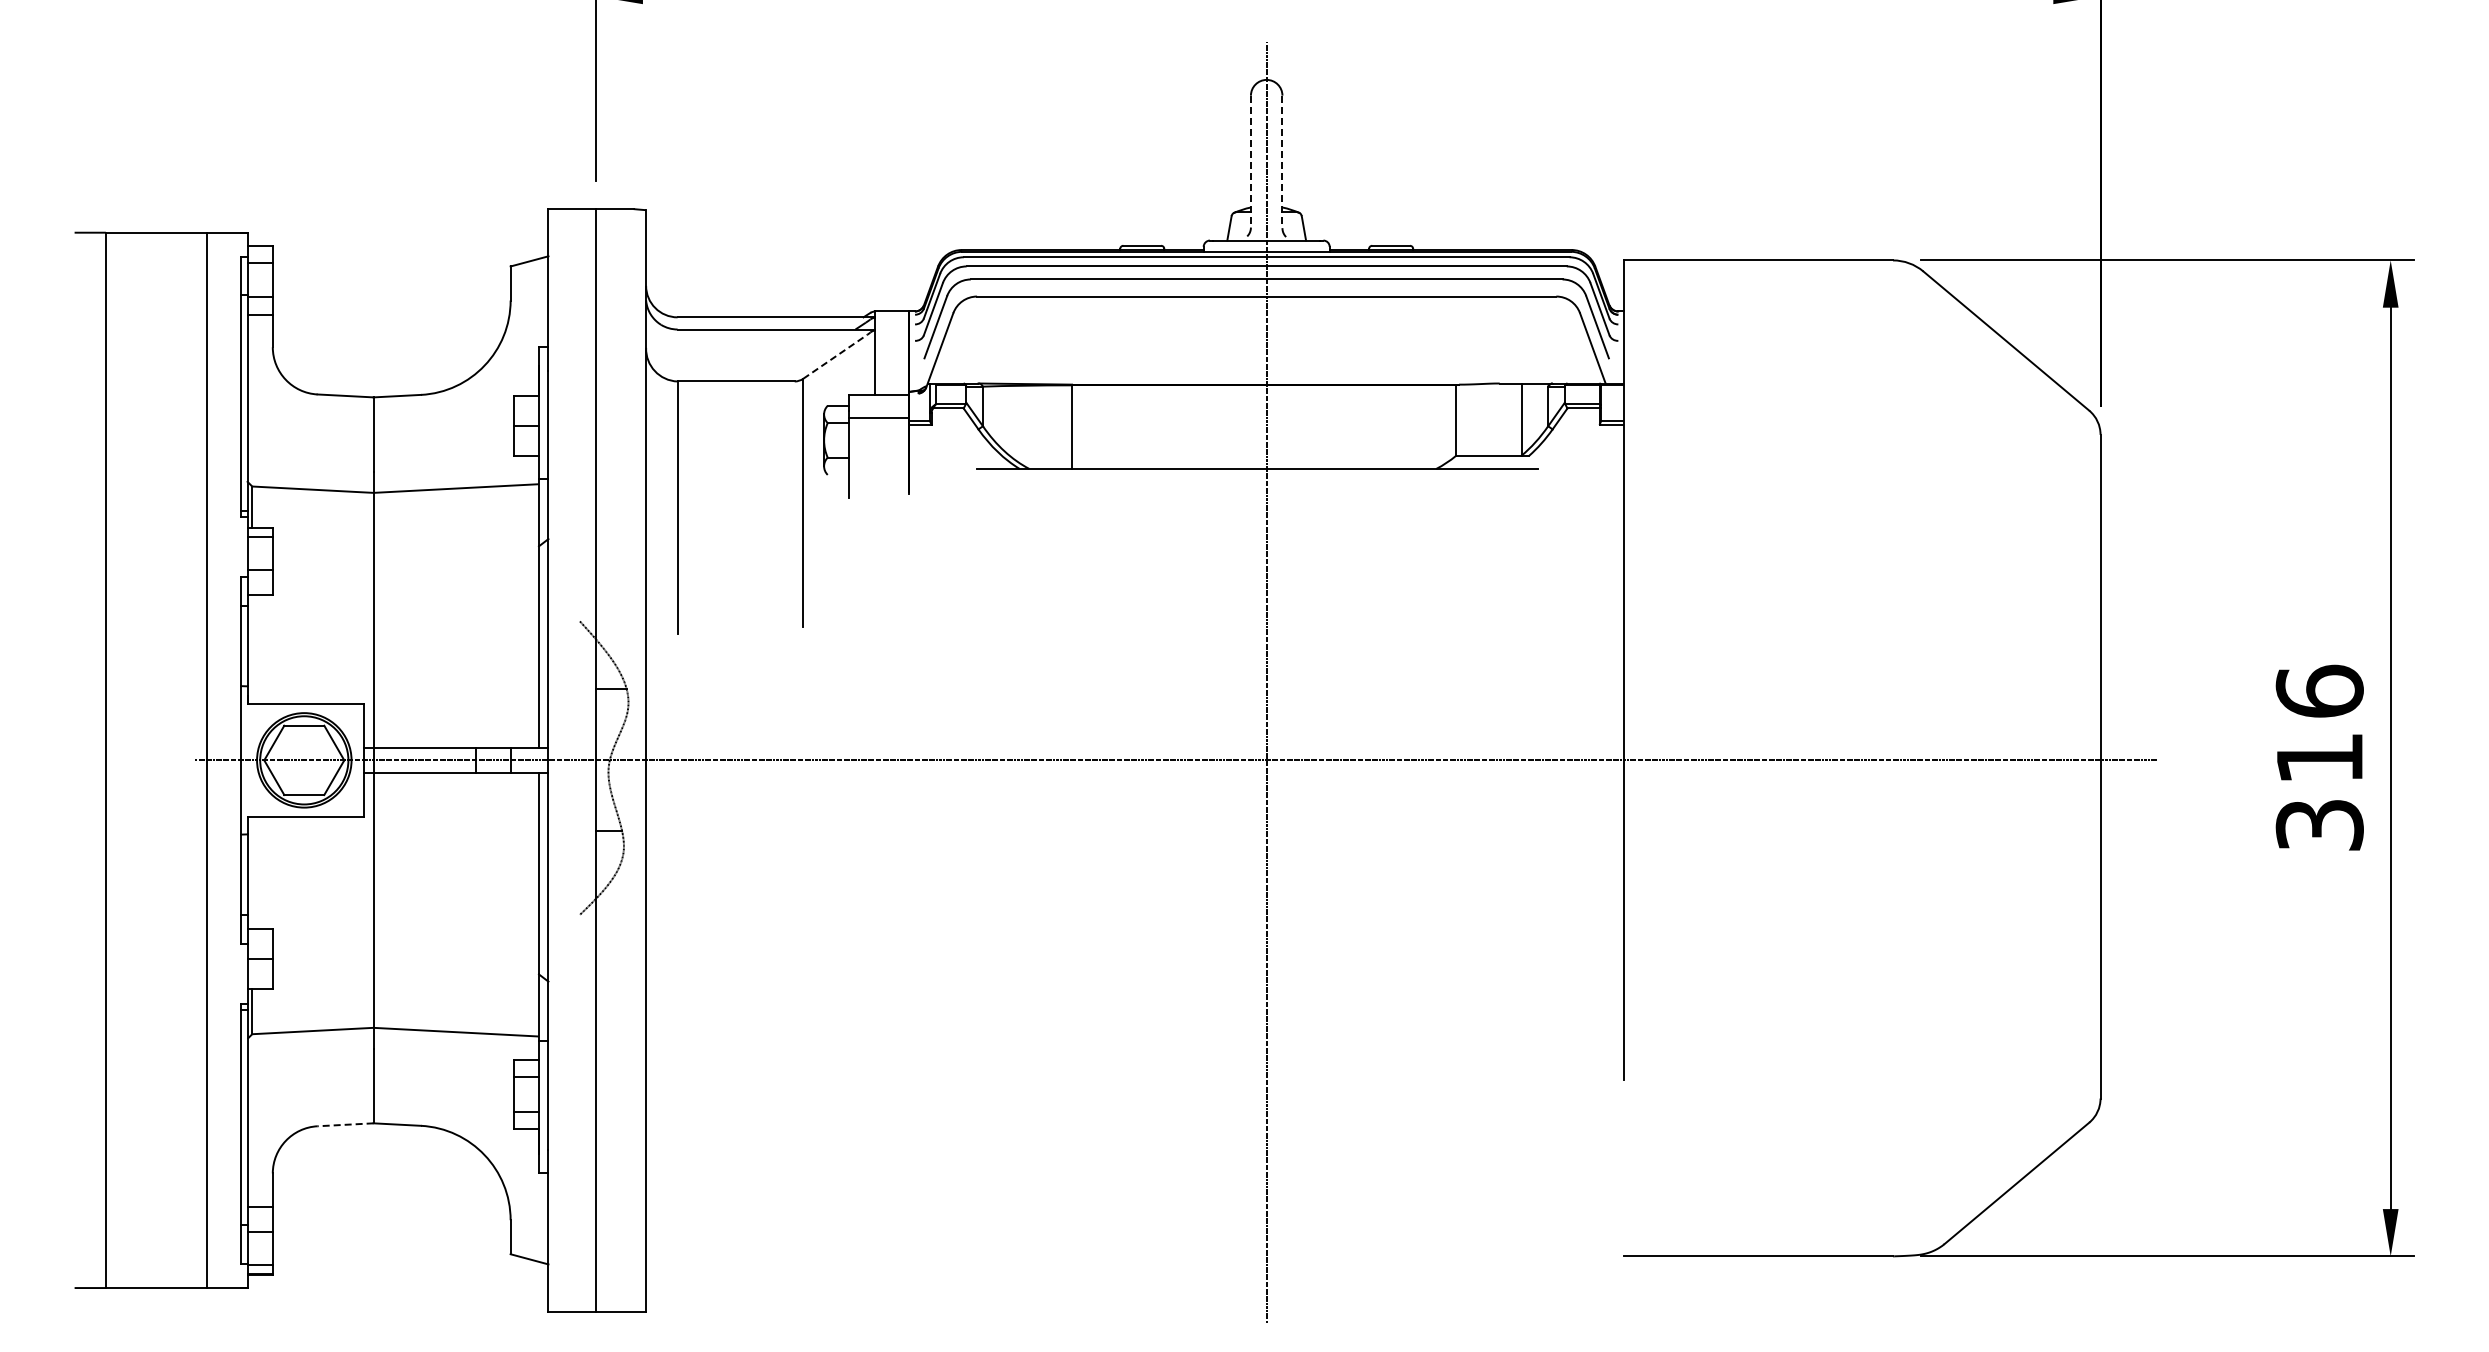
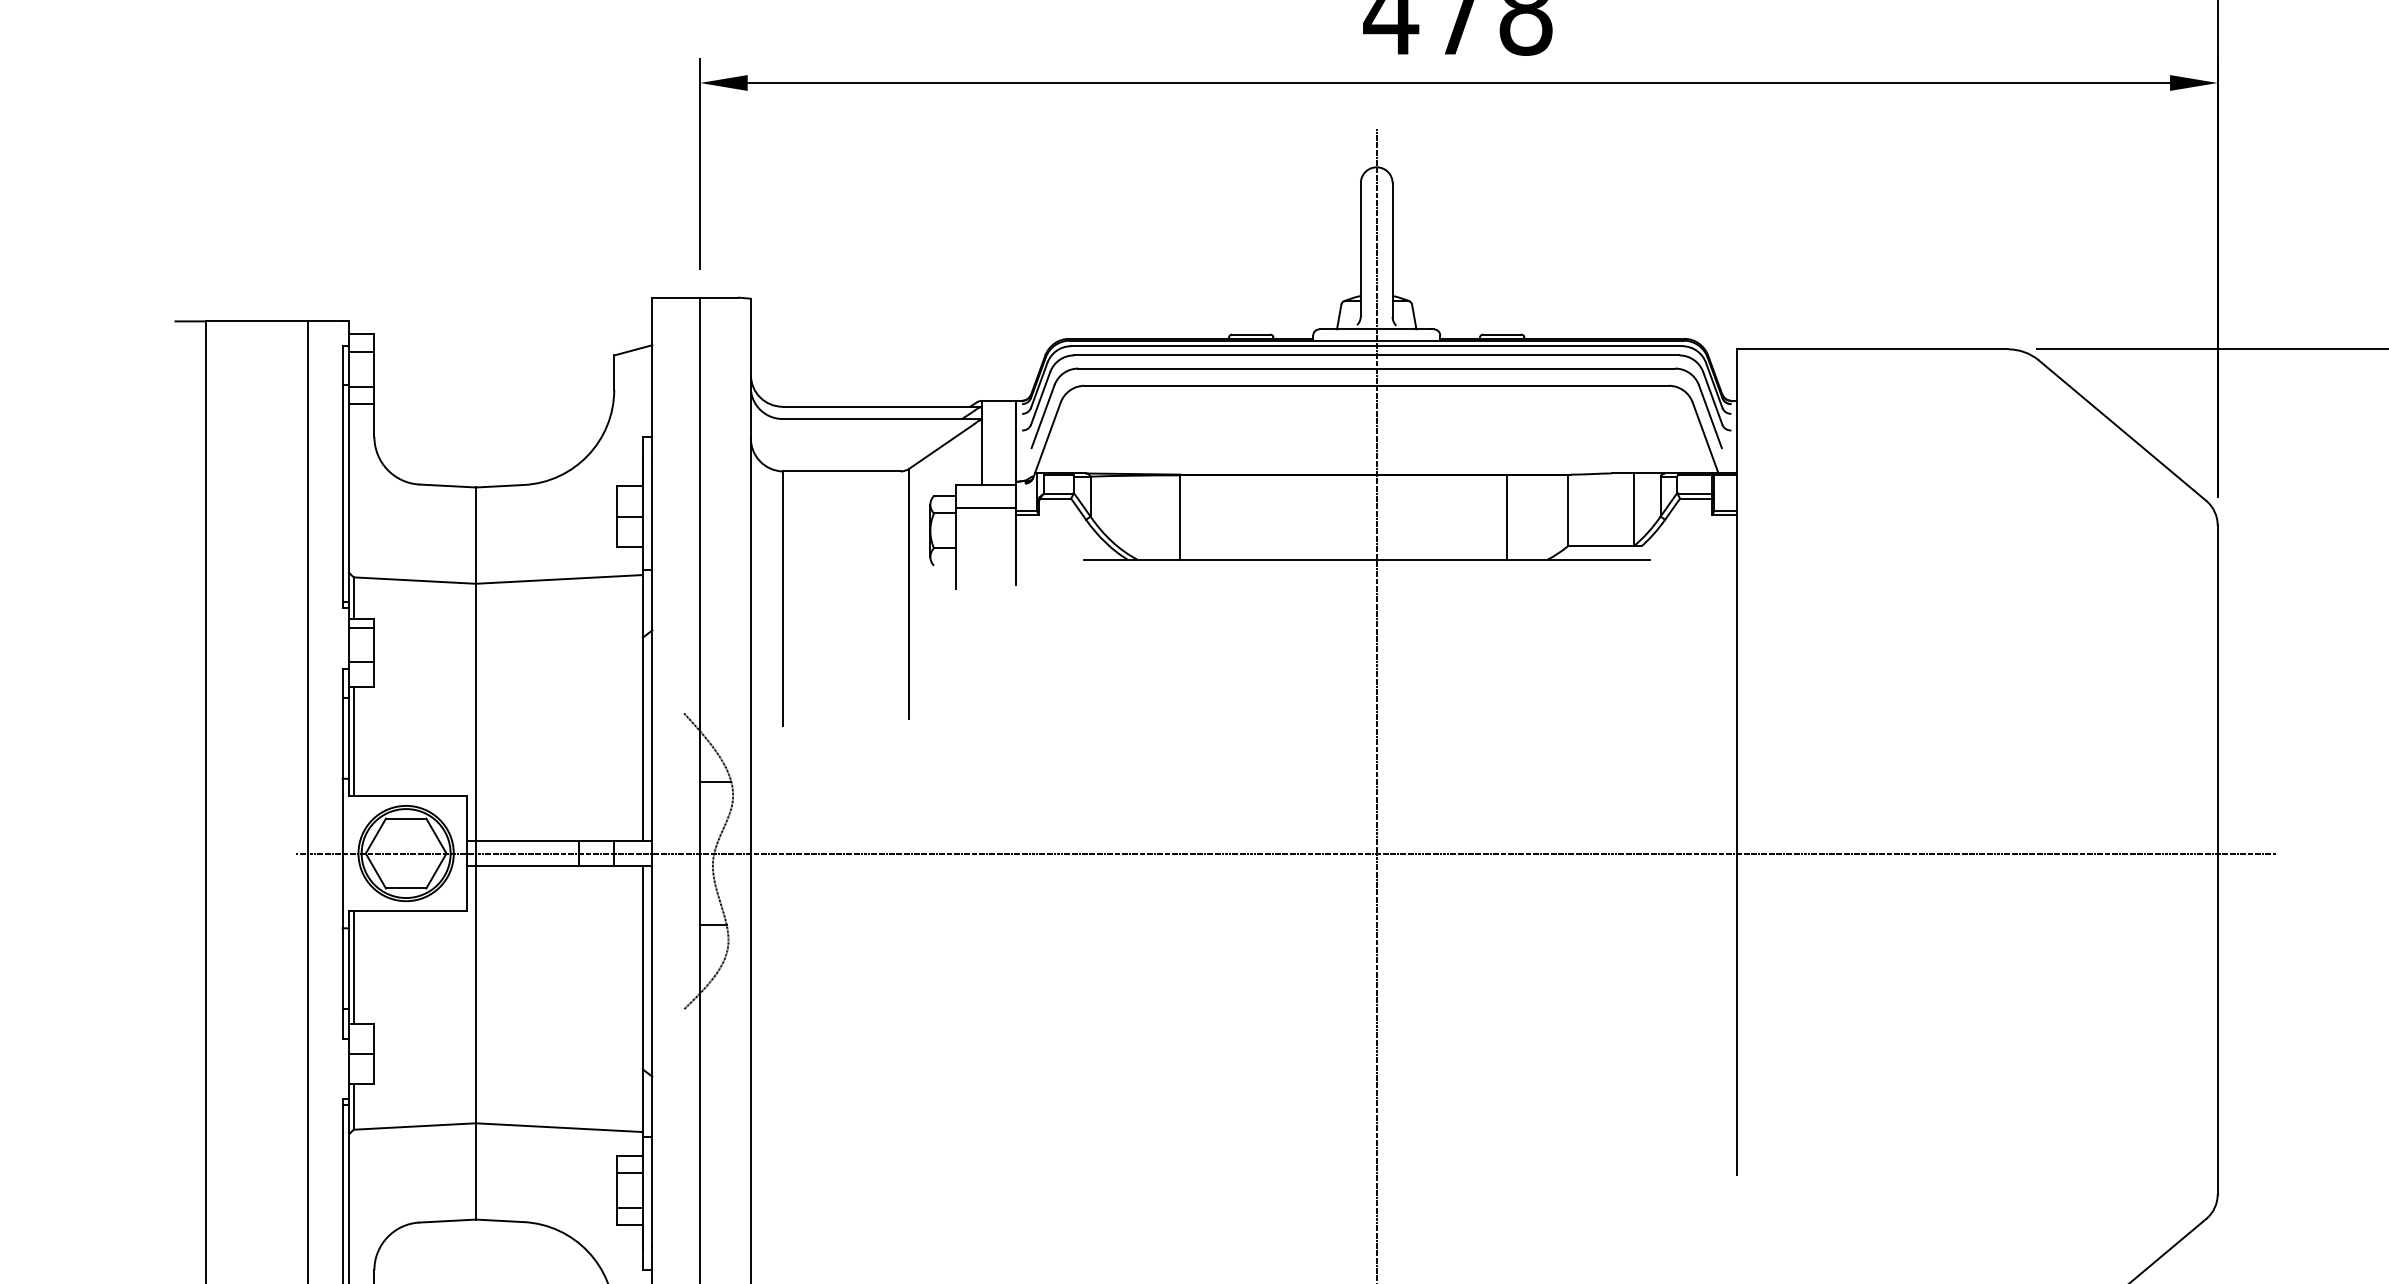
line: (1250, 161) -> (1360, 249), dashed -> solid
line: (1282, 162) -> (1392, 250), dashed -> solid
line: (835, 356) -> (941, 446), dashed -> solid
line: (1396, 426) -> (1507, 516), added
line: (252, 648) -> (353, 740), added
line: (252, 873) -> (353, 967), added
line: (345, 1124) -> (447, 1220), dashed -> solid

